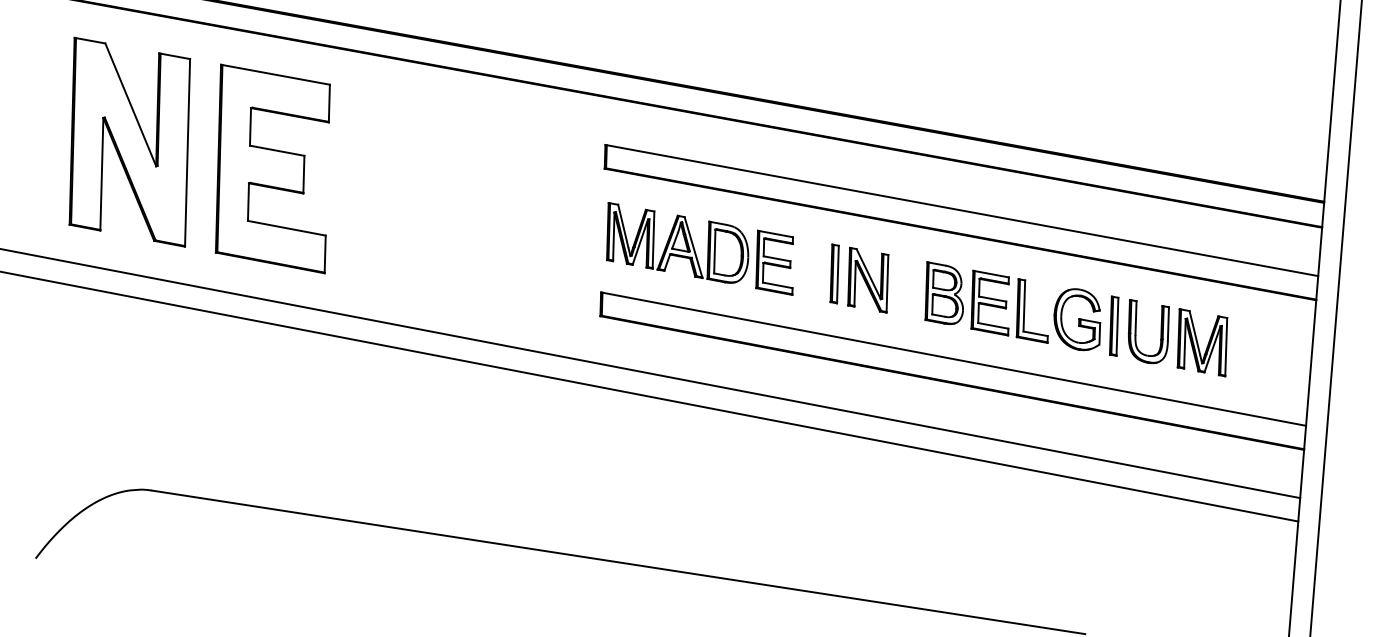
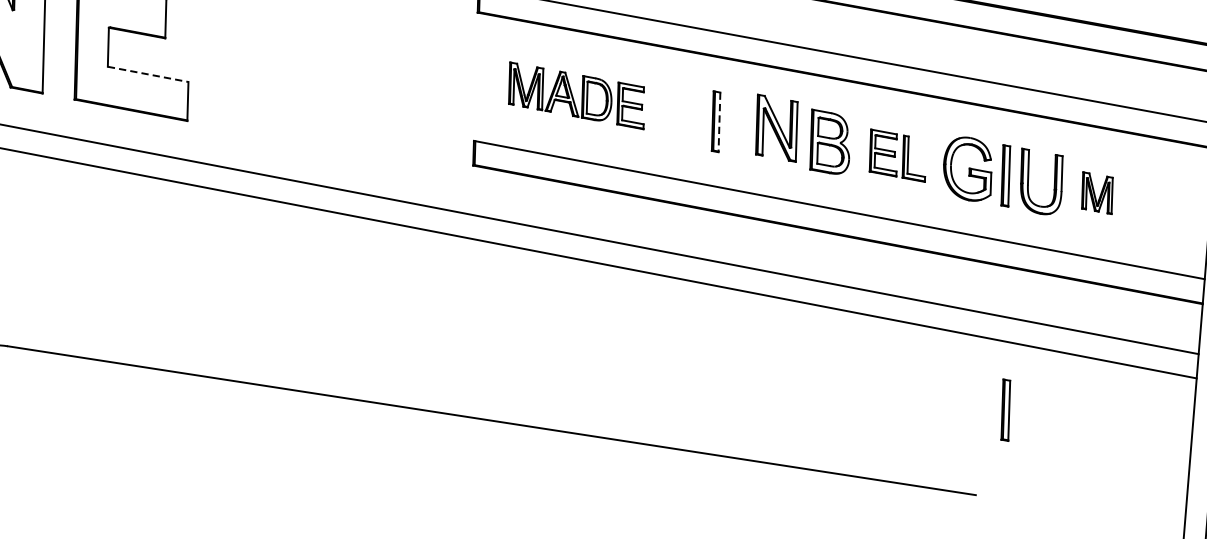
line: (286, 228) -> (147, 74), solid -> dashed
part: (699, 248) -> (575, 95), size x0.7
line: (837, 274) -> (719, 122), solid -> dashed
part: (868, 279) -> (777, 127), moved
part: (1009, 306) -> (897, 155), size x0.7
part: (1202, 342) -> (1097, 192), size x0.6
part: (1114, 551) -> (1006, 409), added

